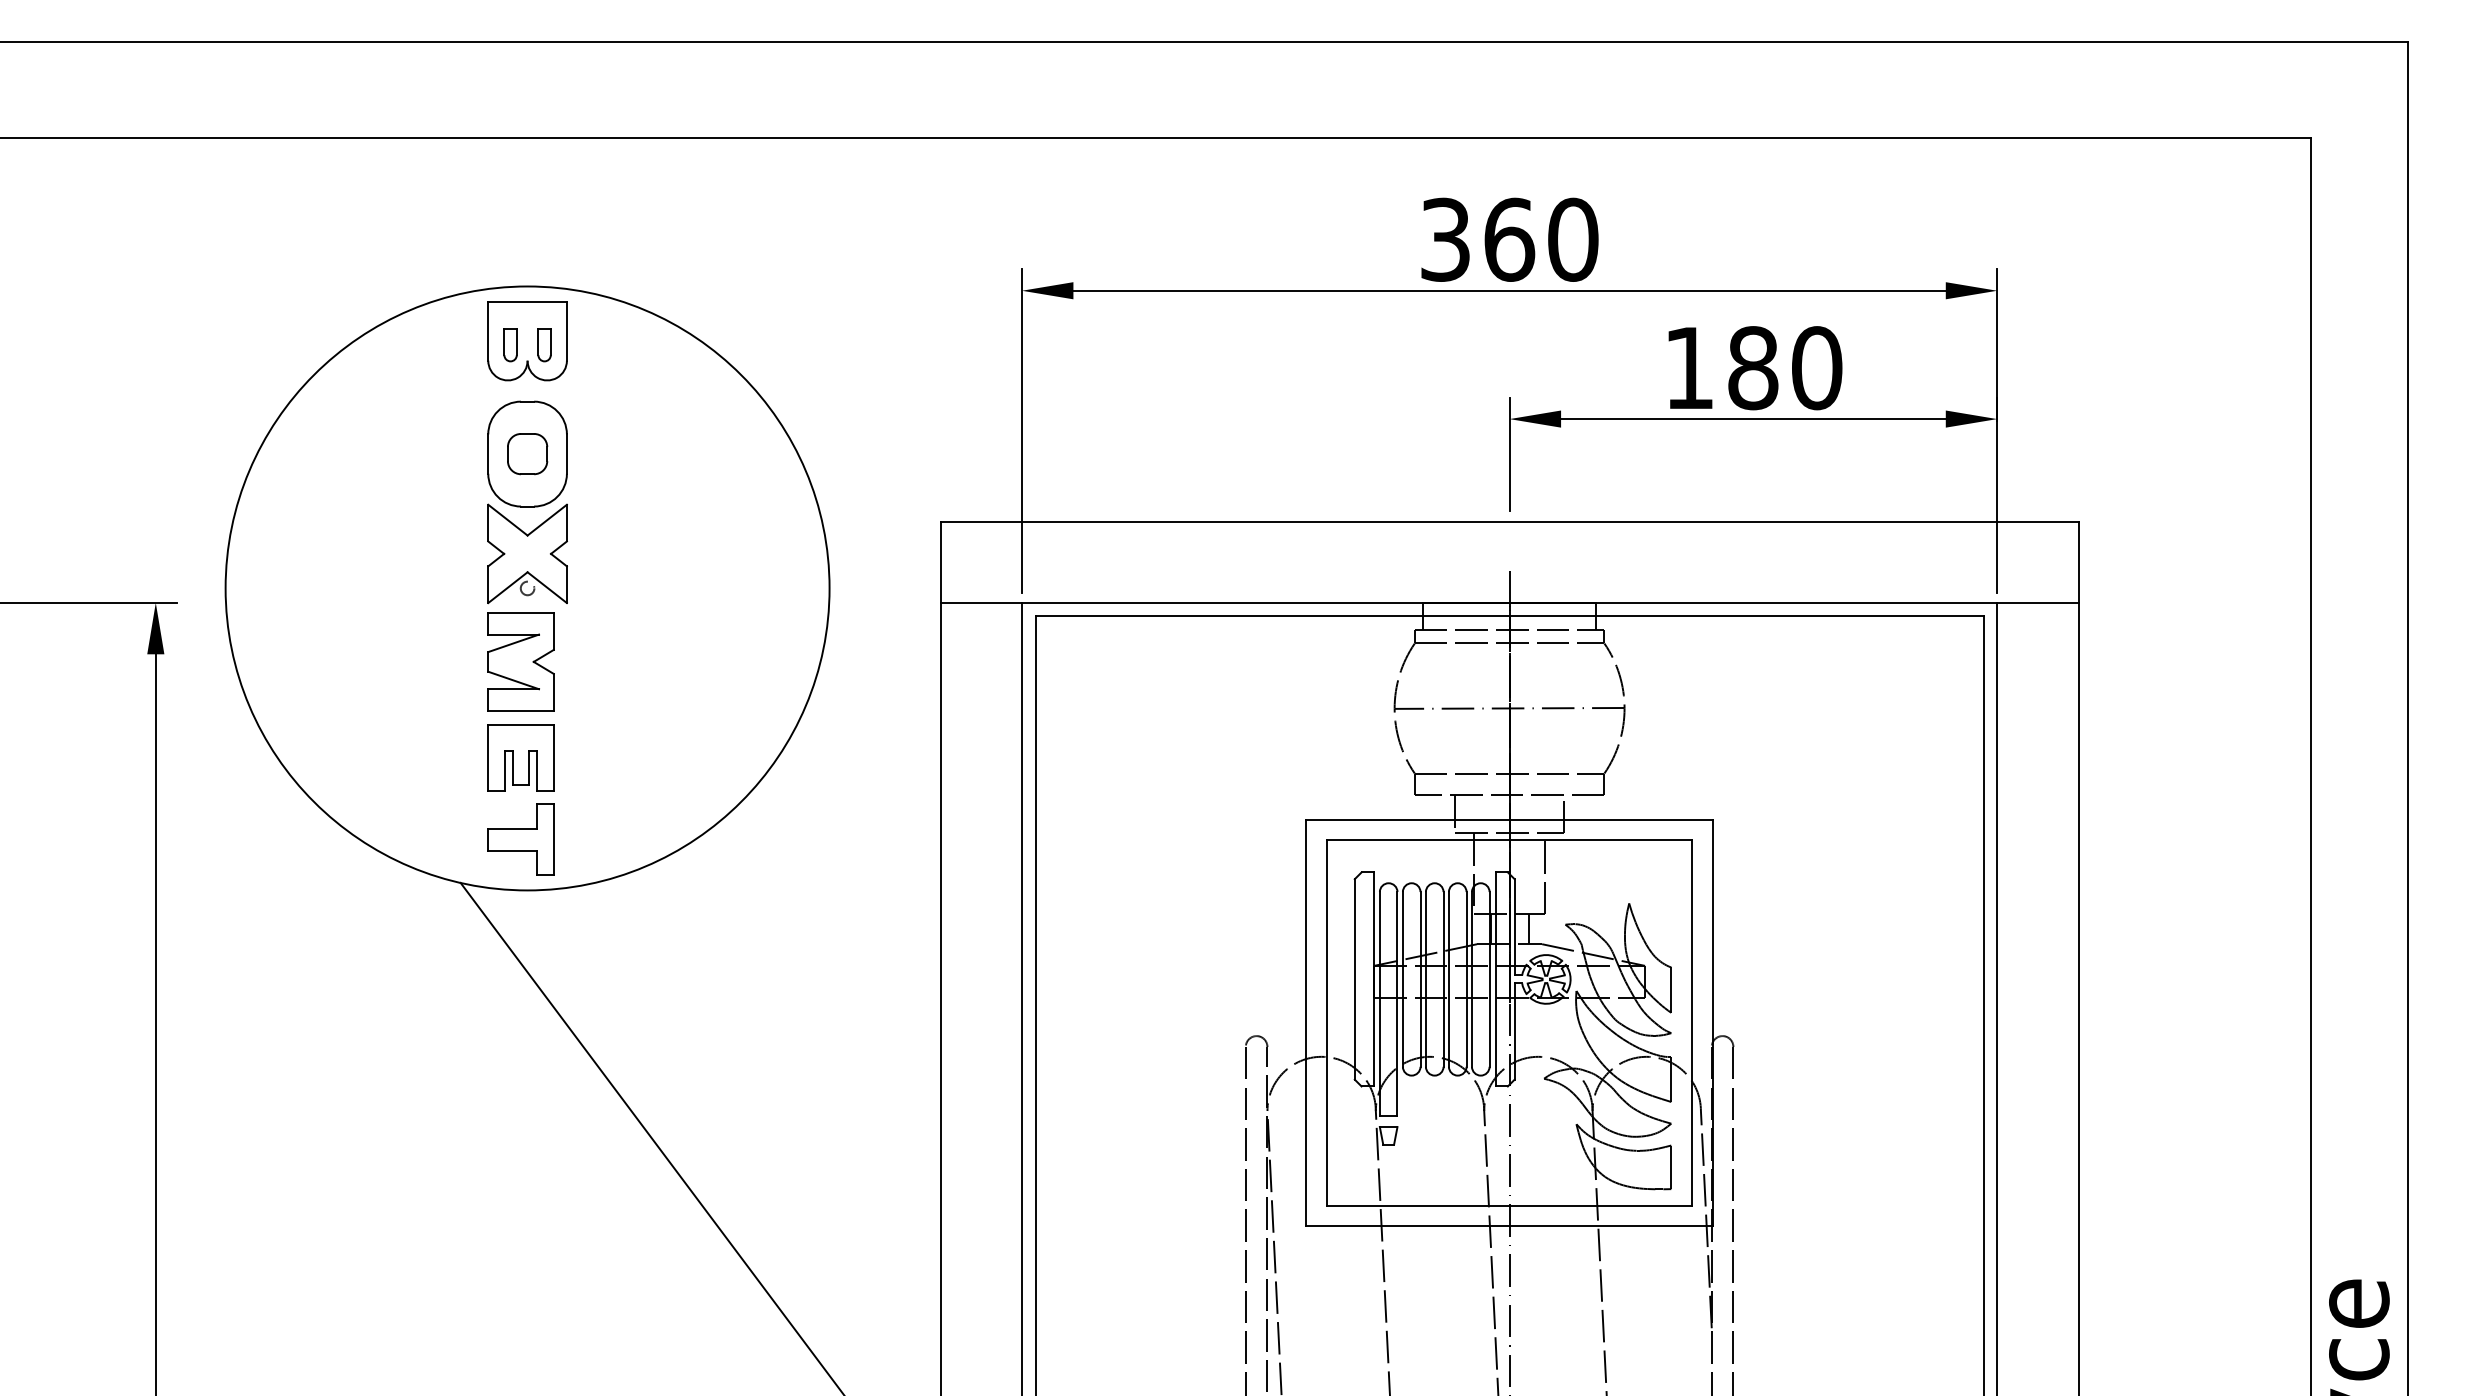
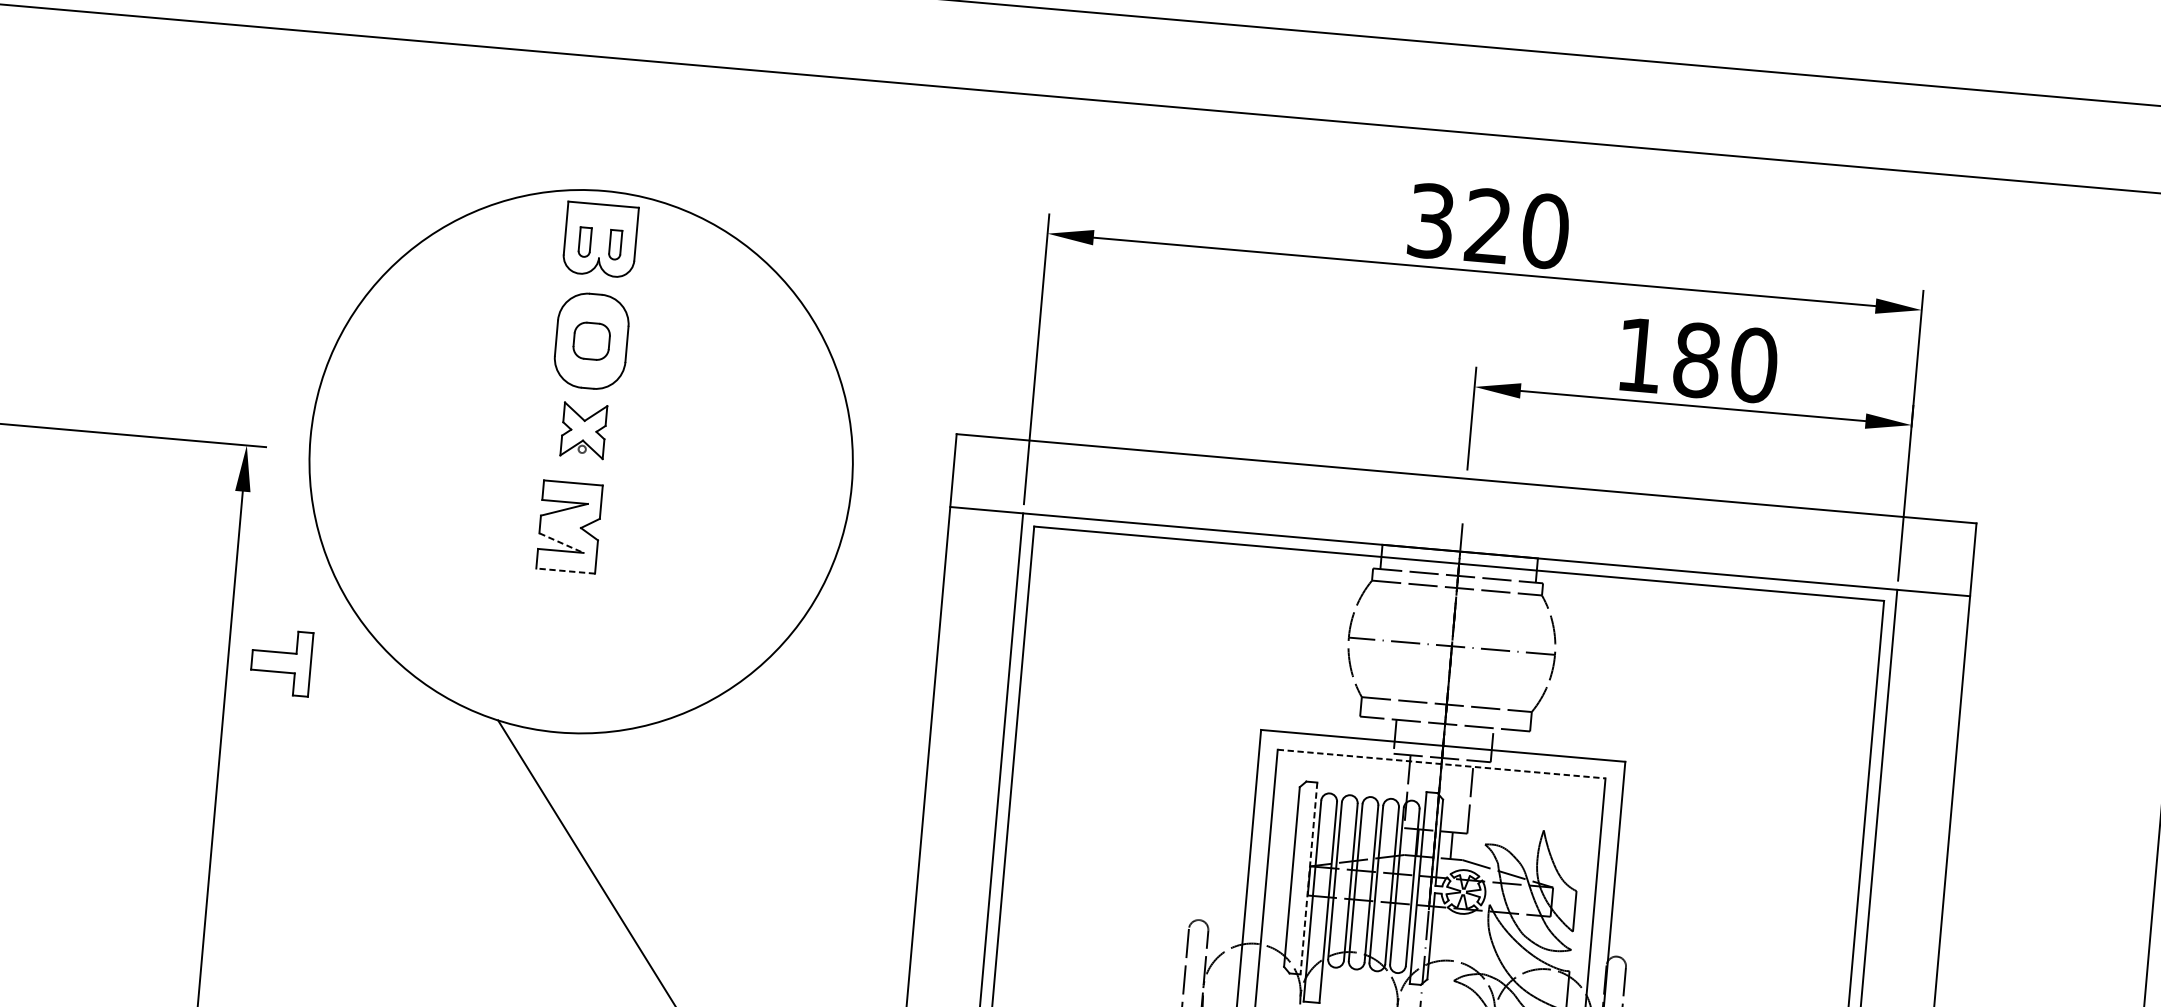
text: (1509, 239) -> (1488, 225), 360 -> 320
part: (527, 553) -> (583, 430), size x0.6
line: (513, 680) -> (561, 543), solid -> dashed
line: (521, 711) -> (566, 571), solid -> dashed
part: (520, 757) -> (561, 612), removed
part: (520, 839) -> (280, 662), moved
line: (1509, 839) -> (1441, 763), solid -> dashed
line: (1373, 979) -> (1308, 878), solid -> dashed

